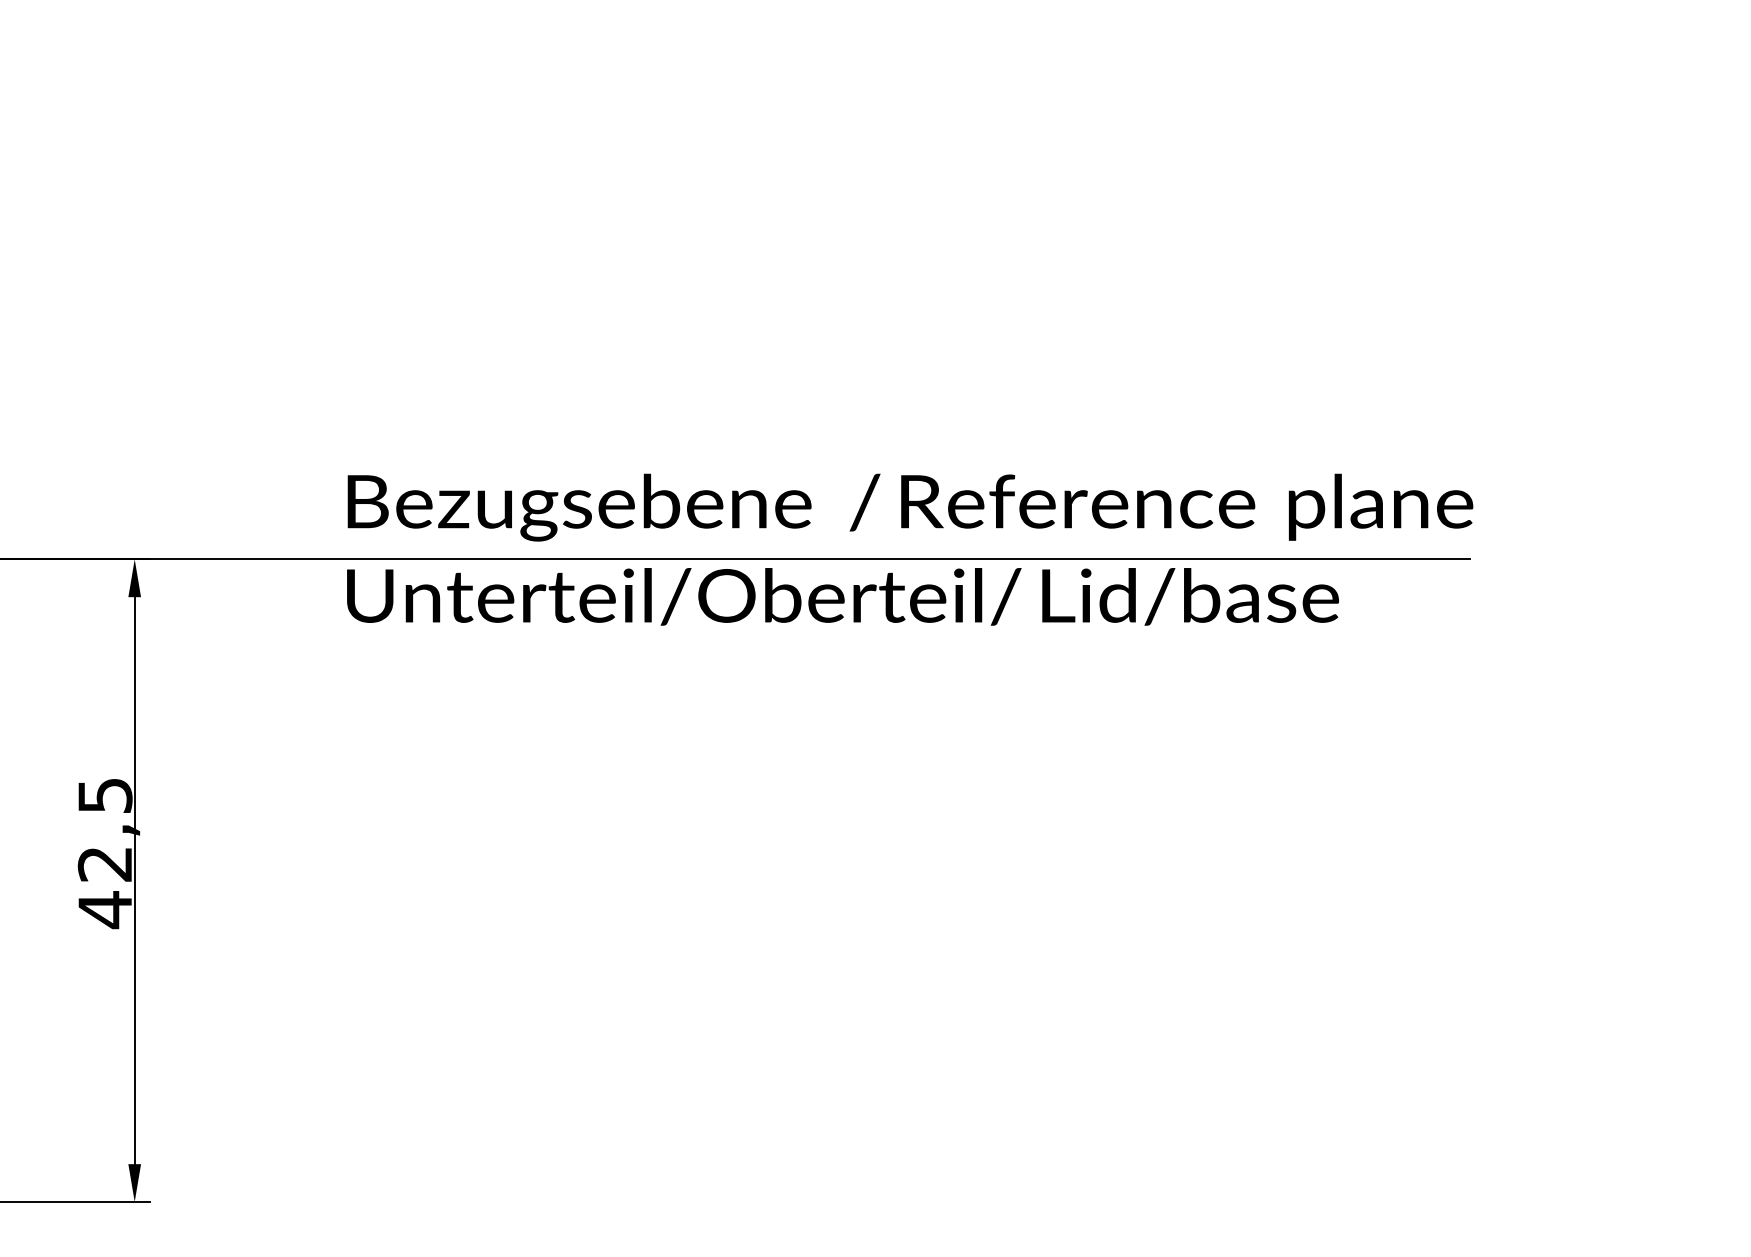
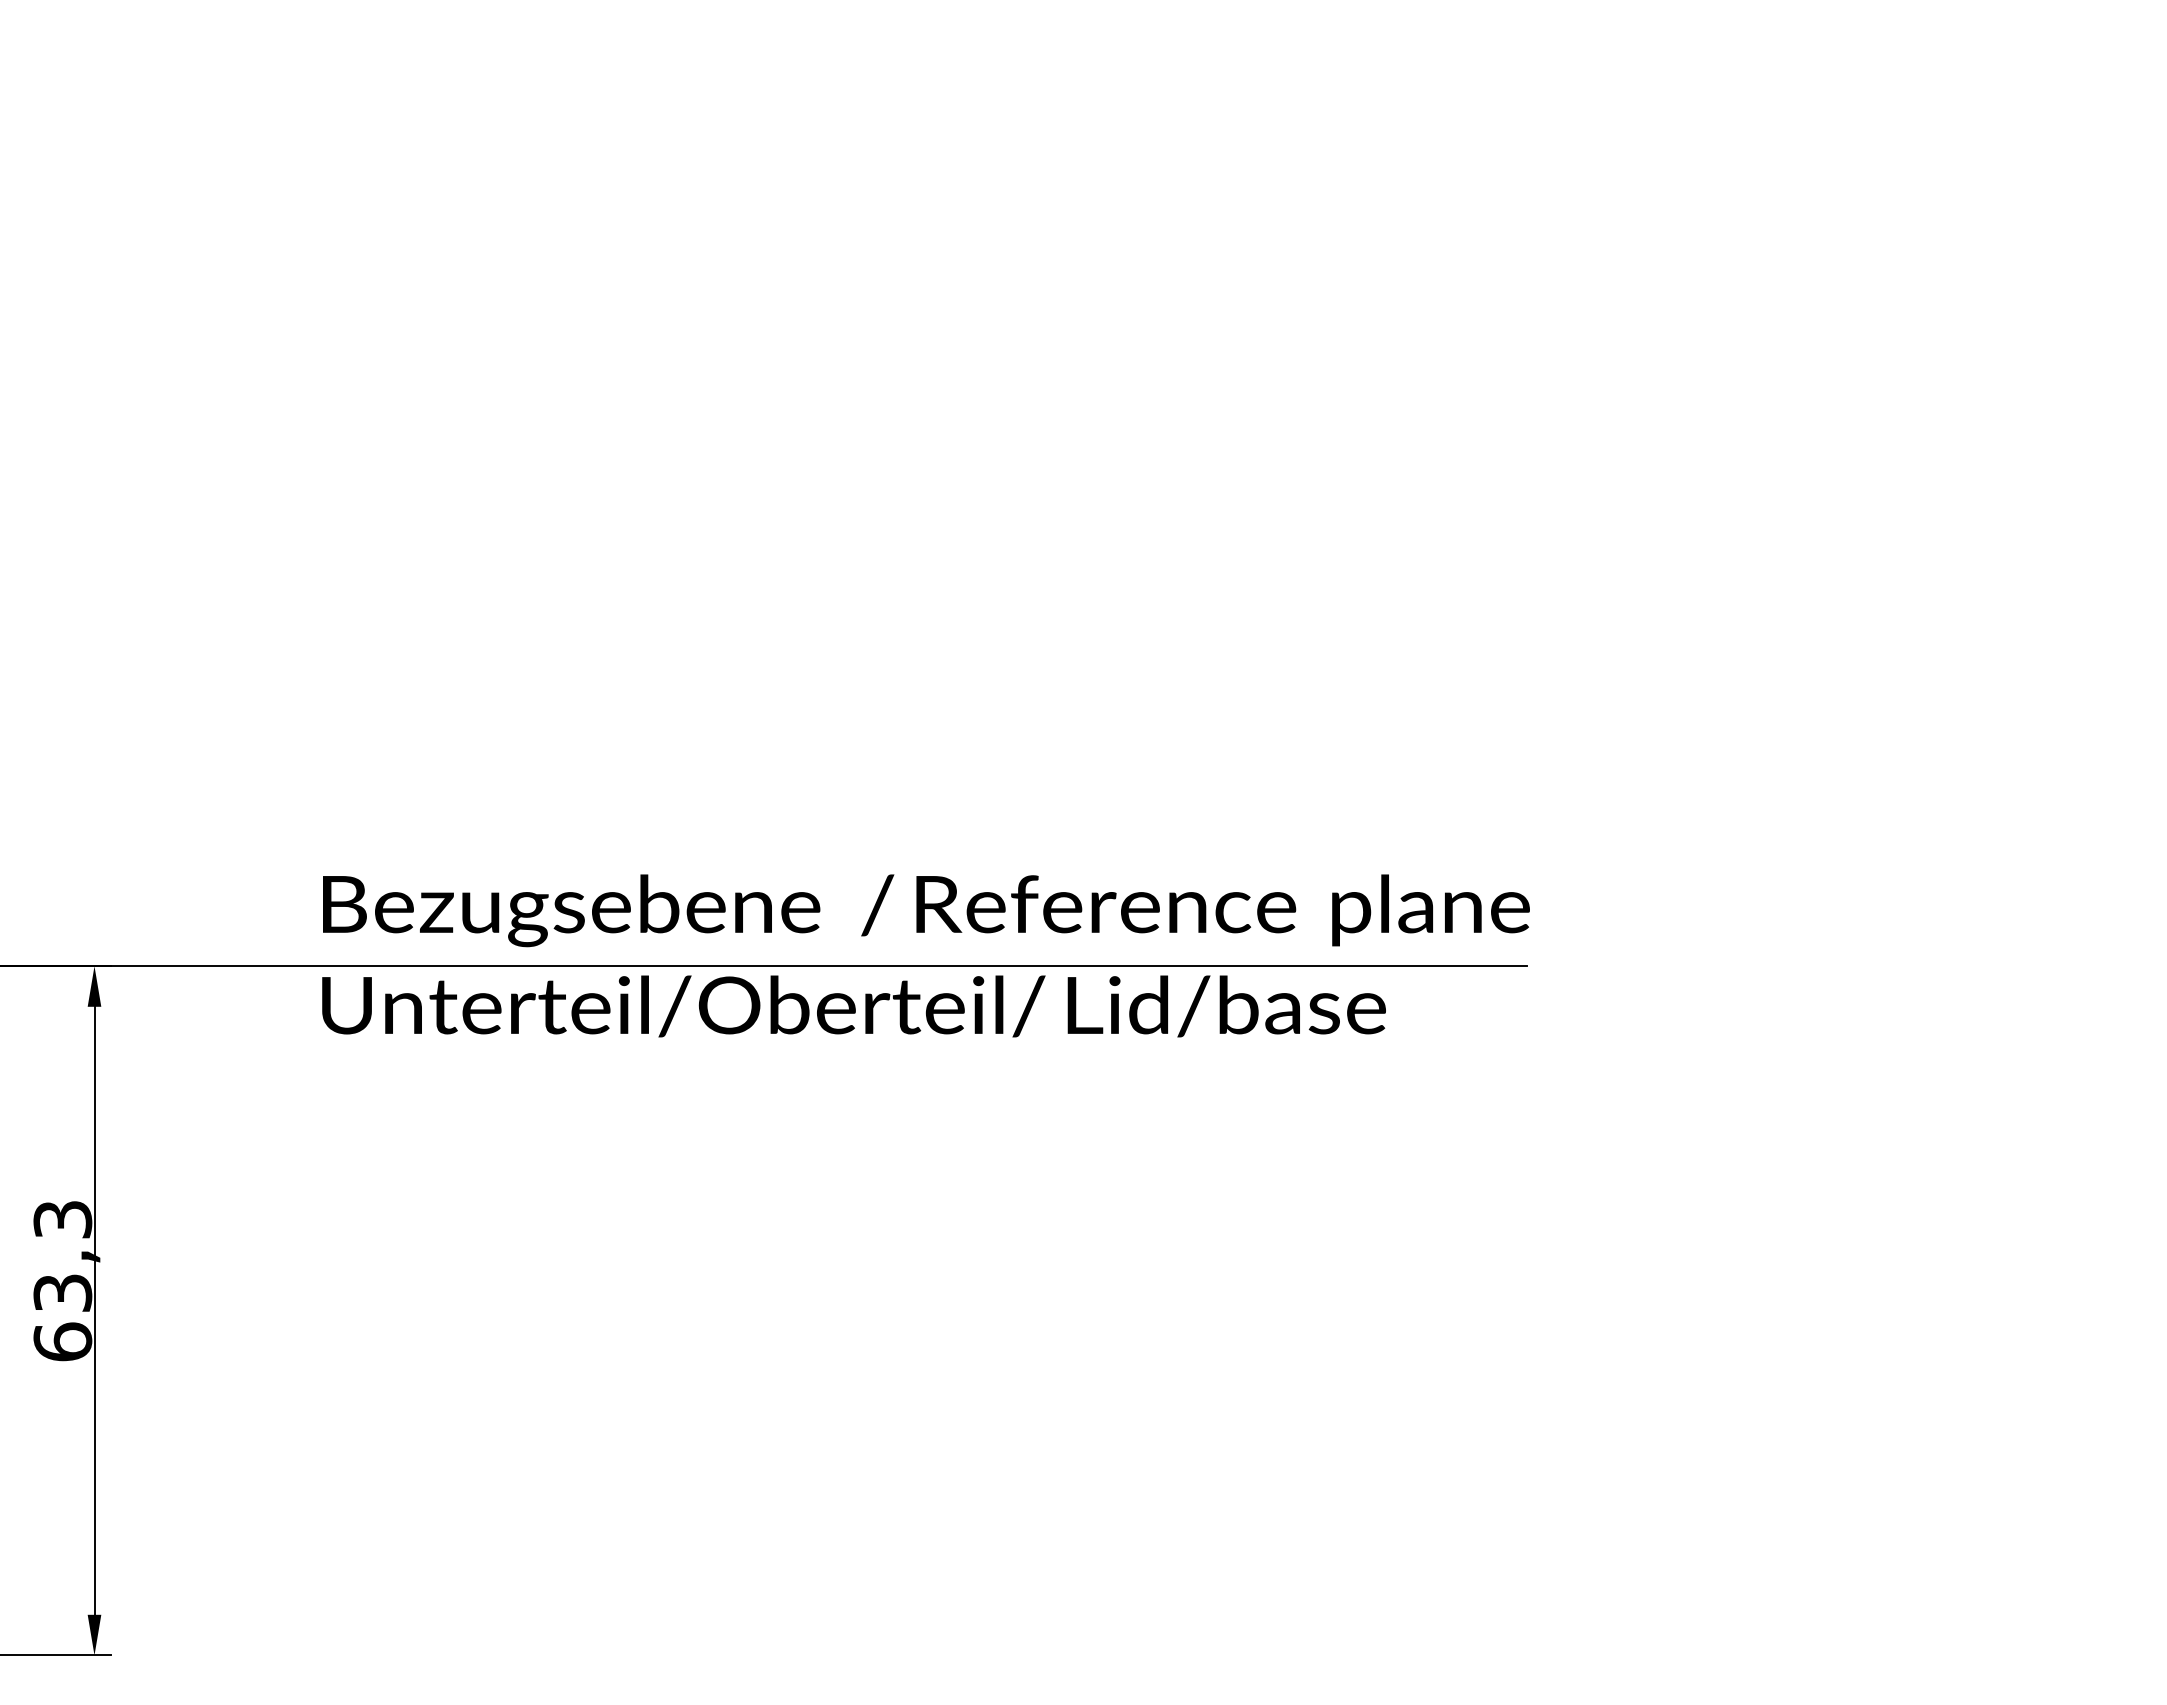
text: (104, 853) -> (62, 1281), 42,5 -> 63,3

